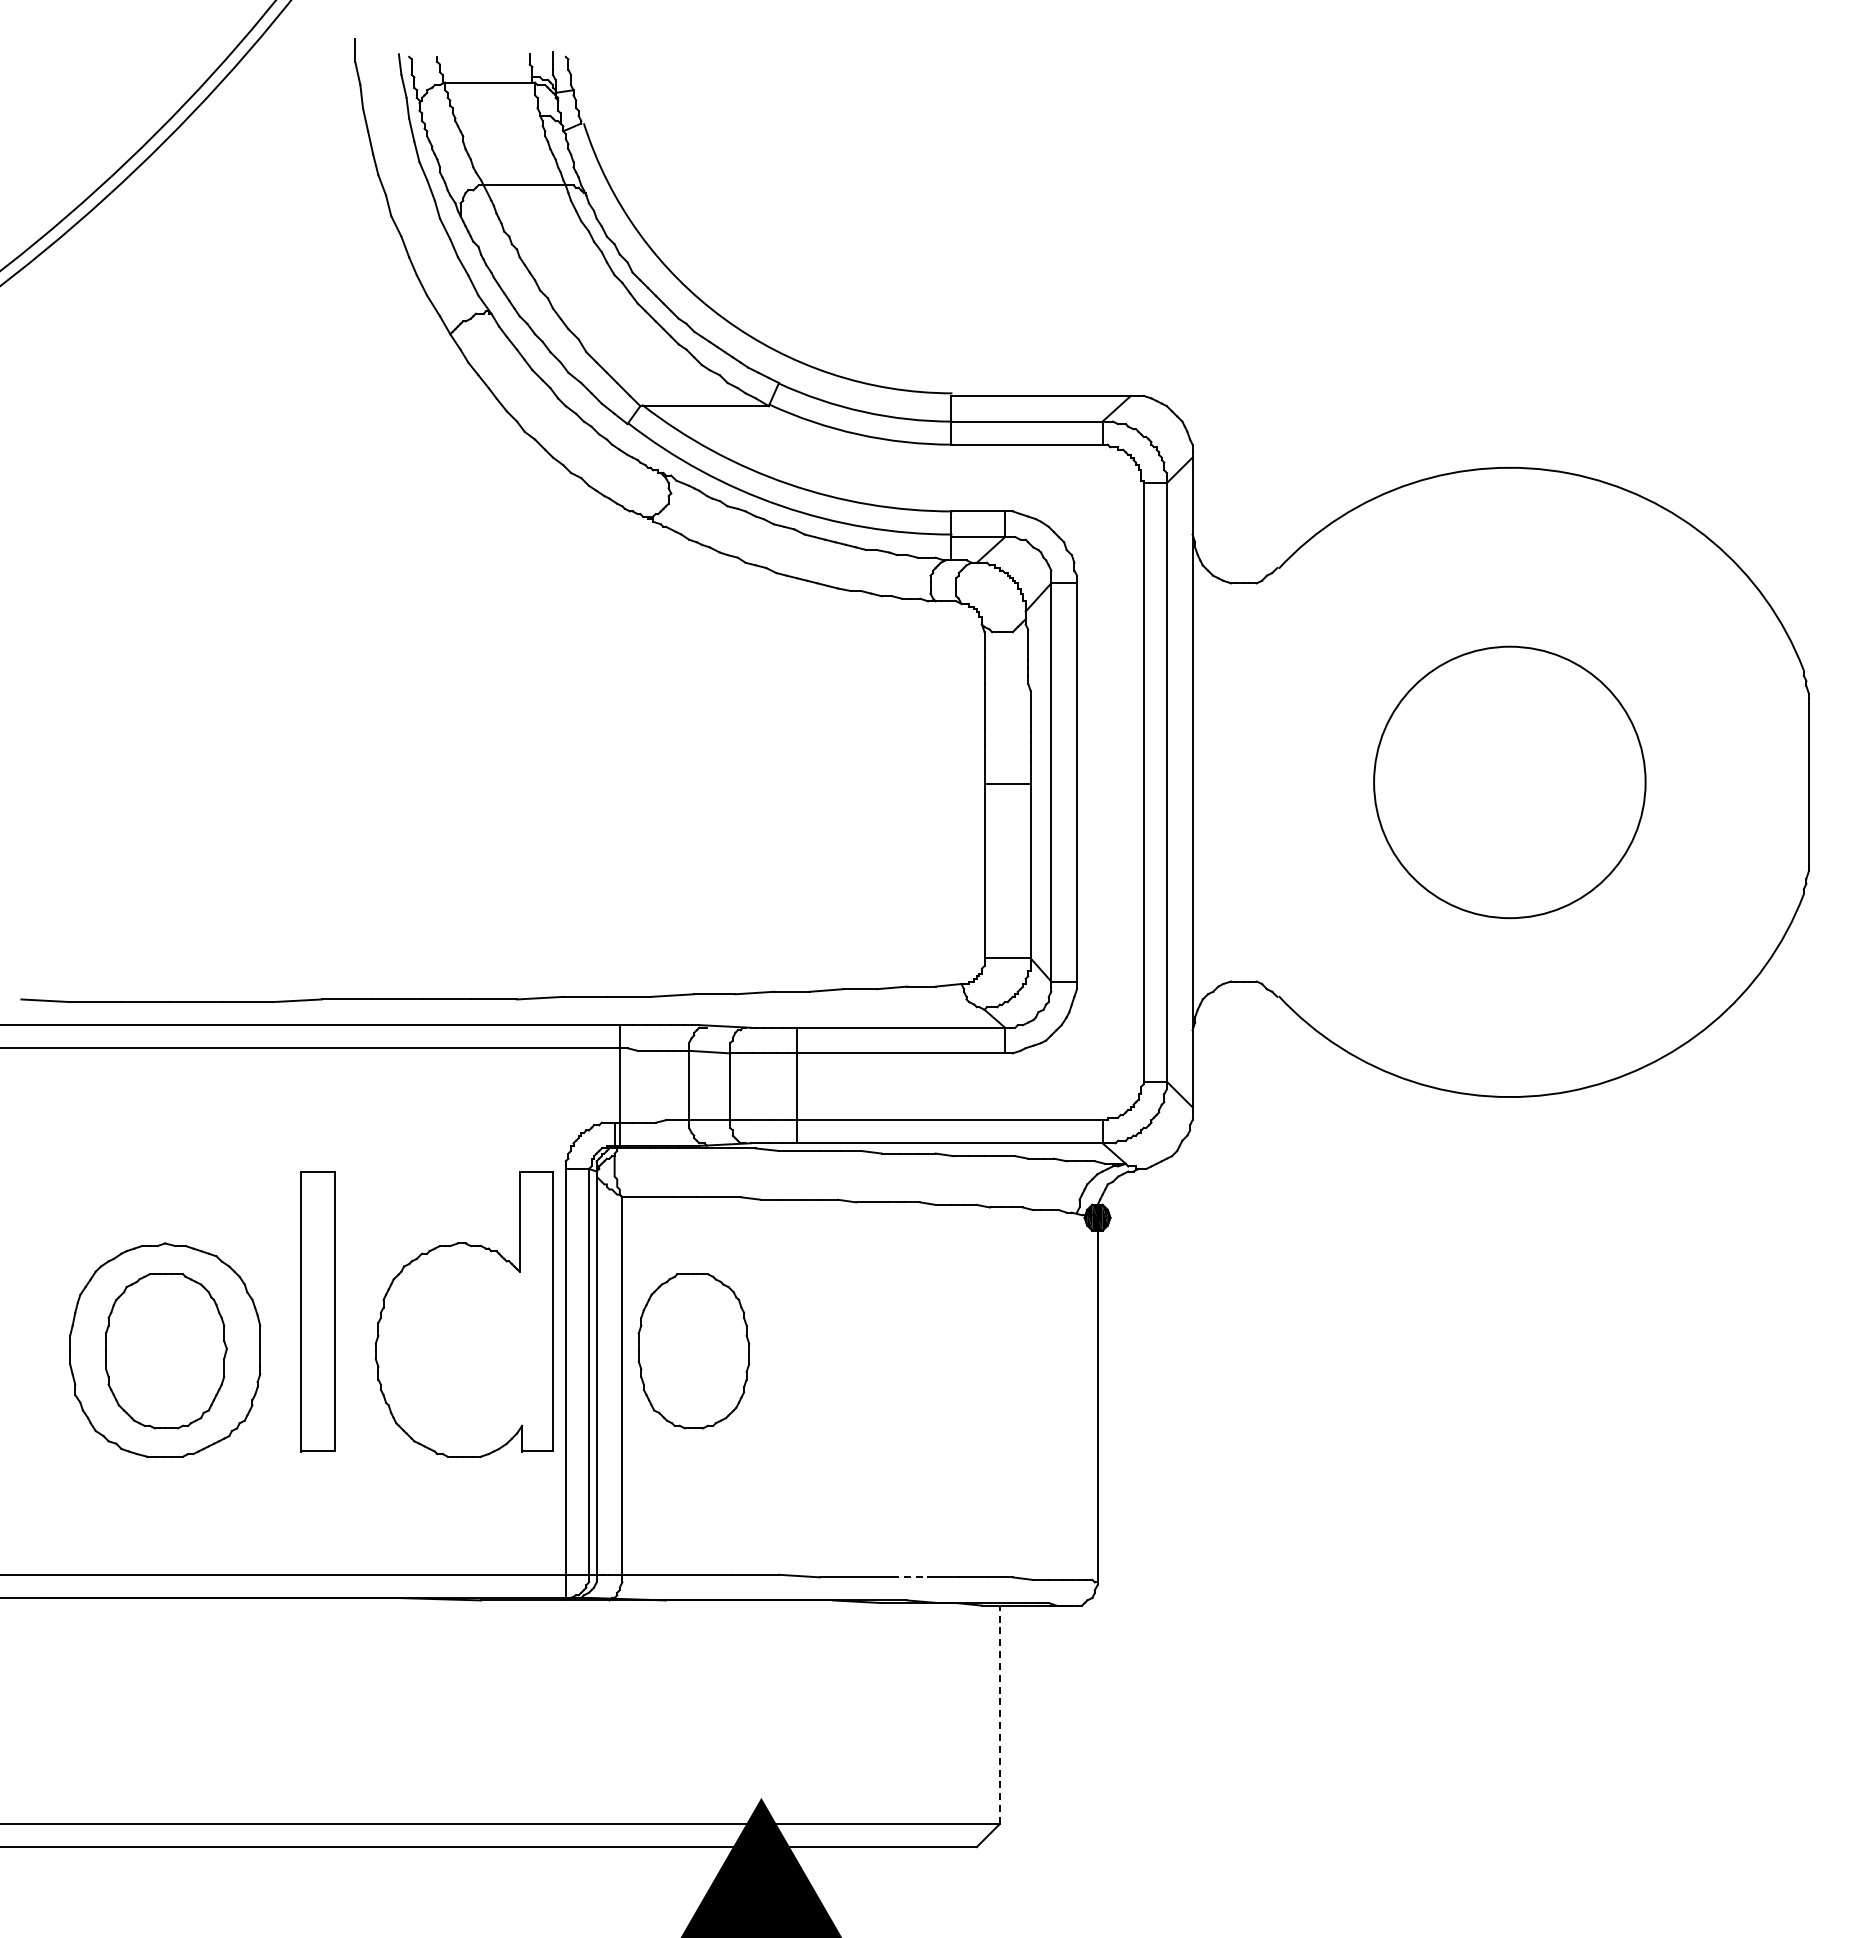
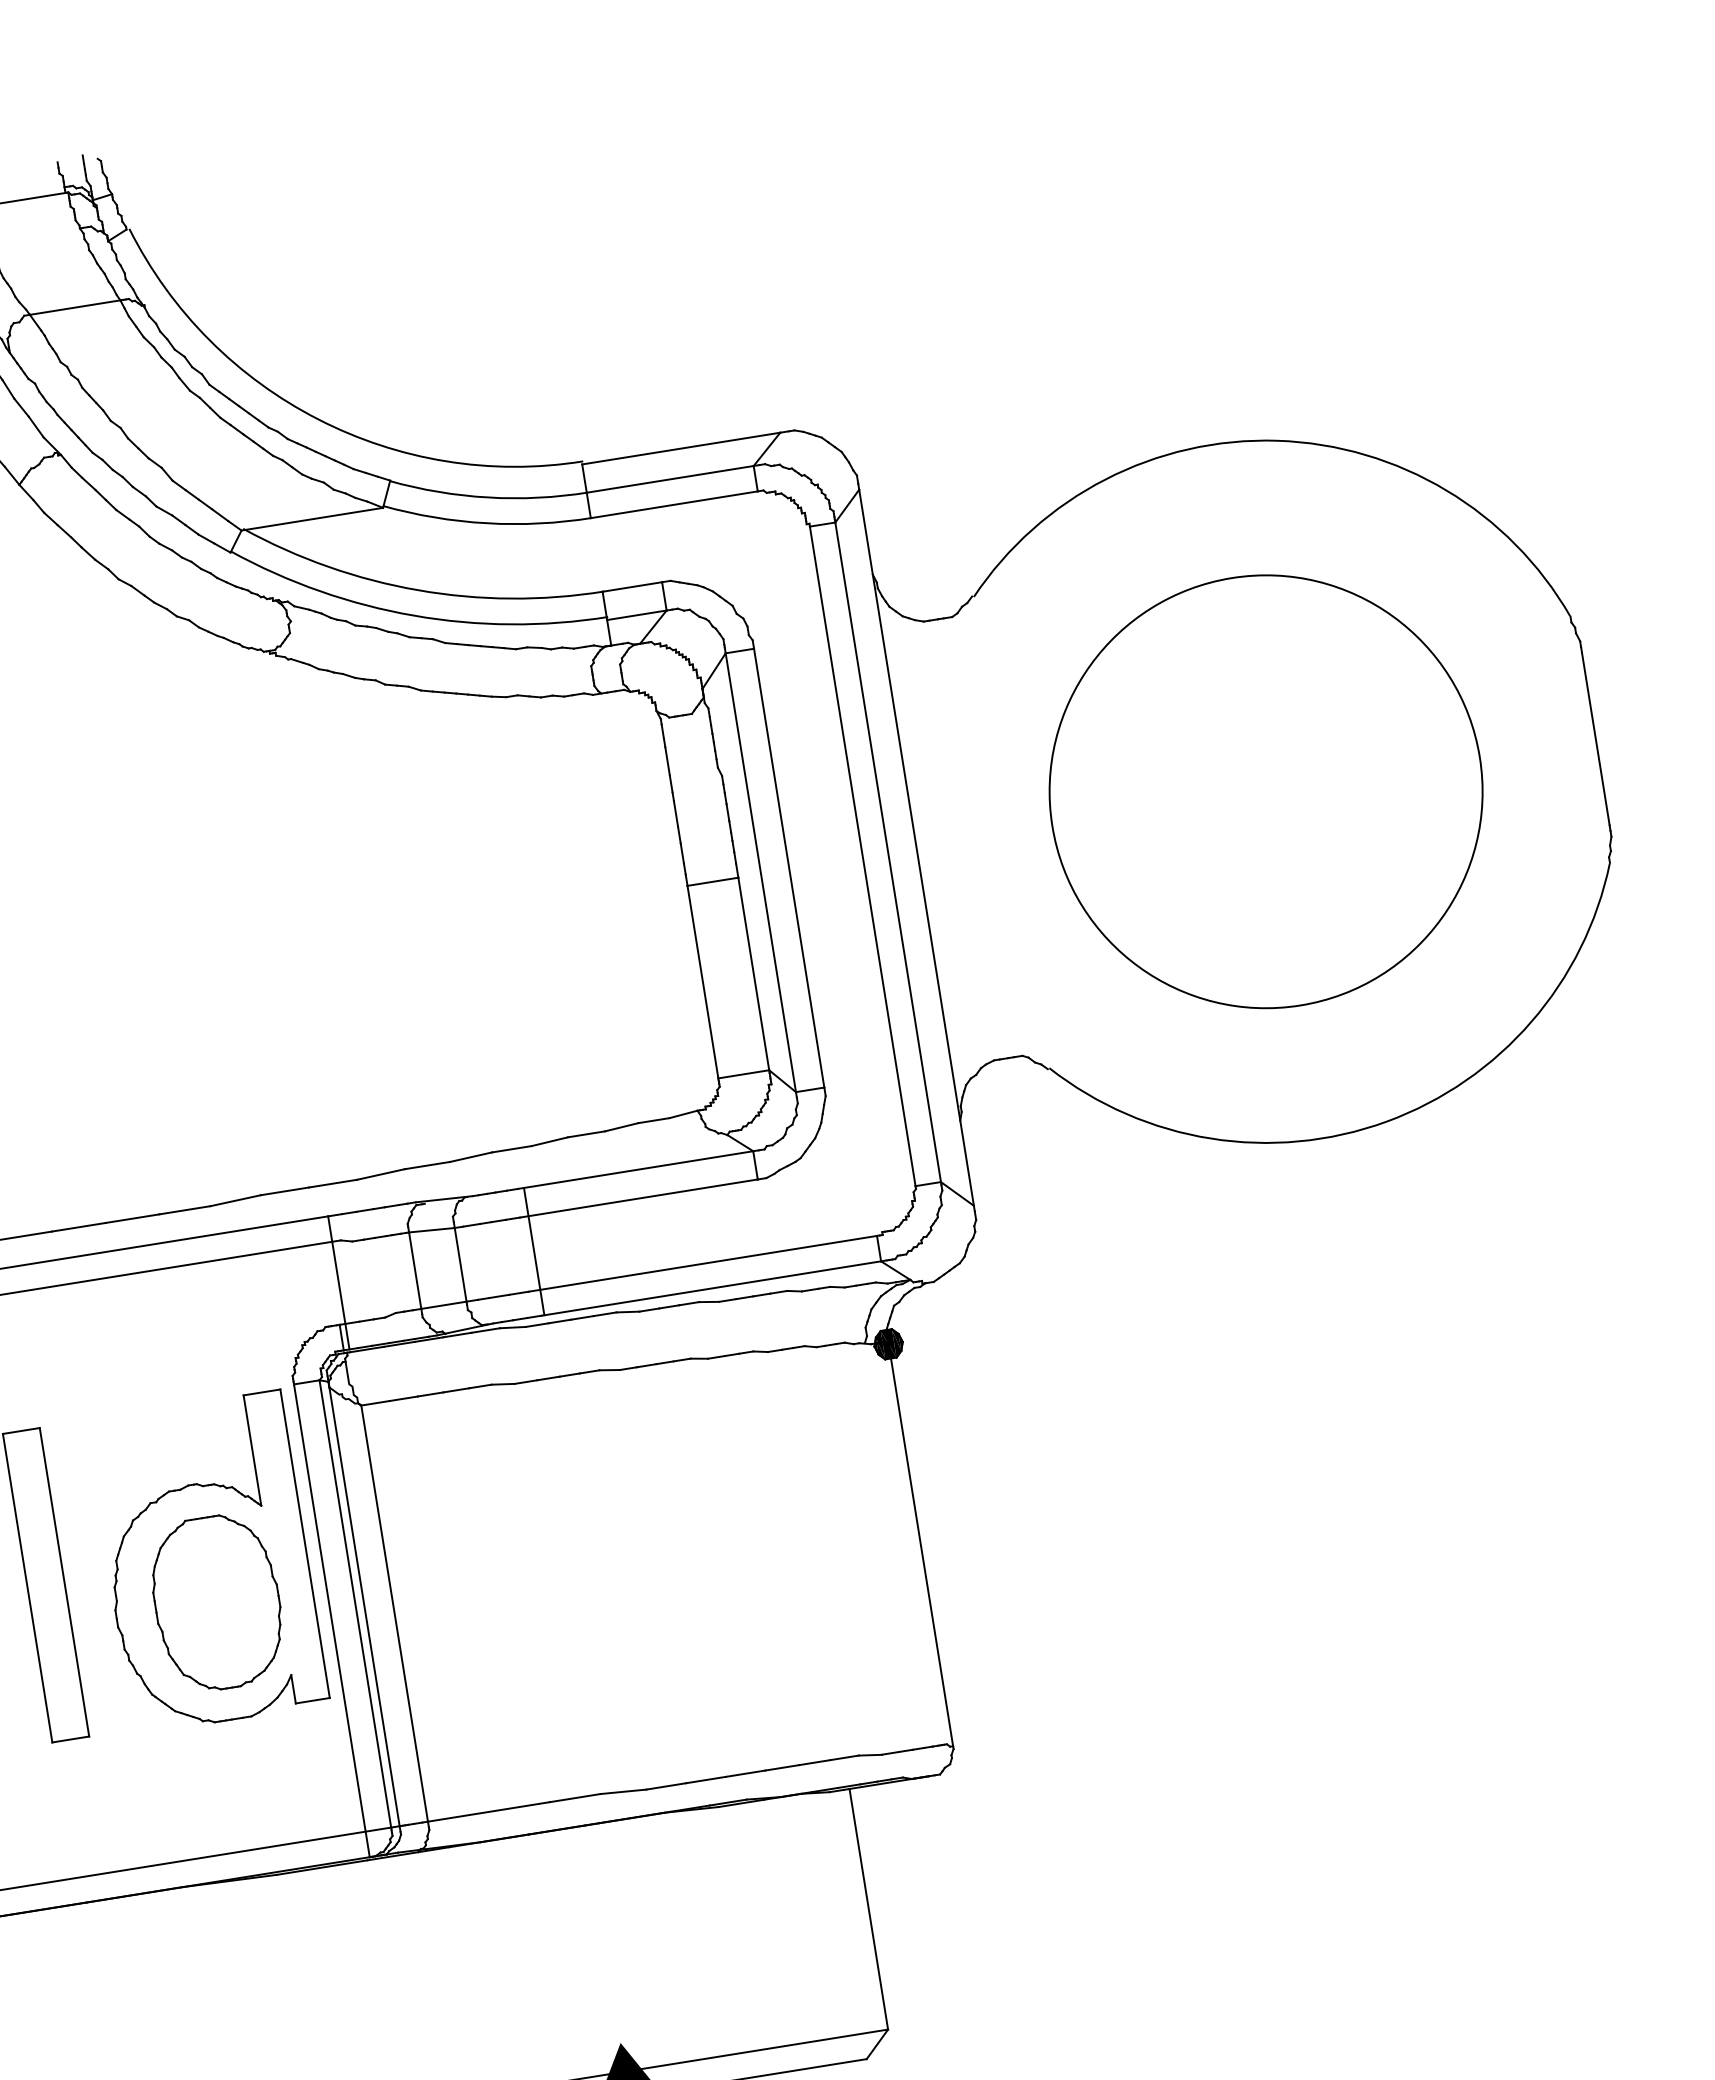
part: (1509, 782) -> (1265, 791), size x1.43
part: (693, 1351) -> (216, 1603), moved
line: (910, 1577) -> (746, 1773), dashed -> solid
line: (999, 1714) -> (868, 1909), dashed -> solid

